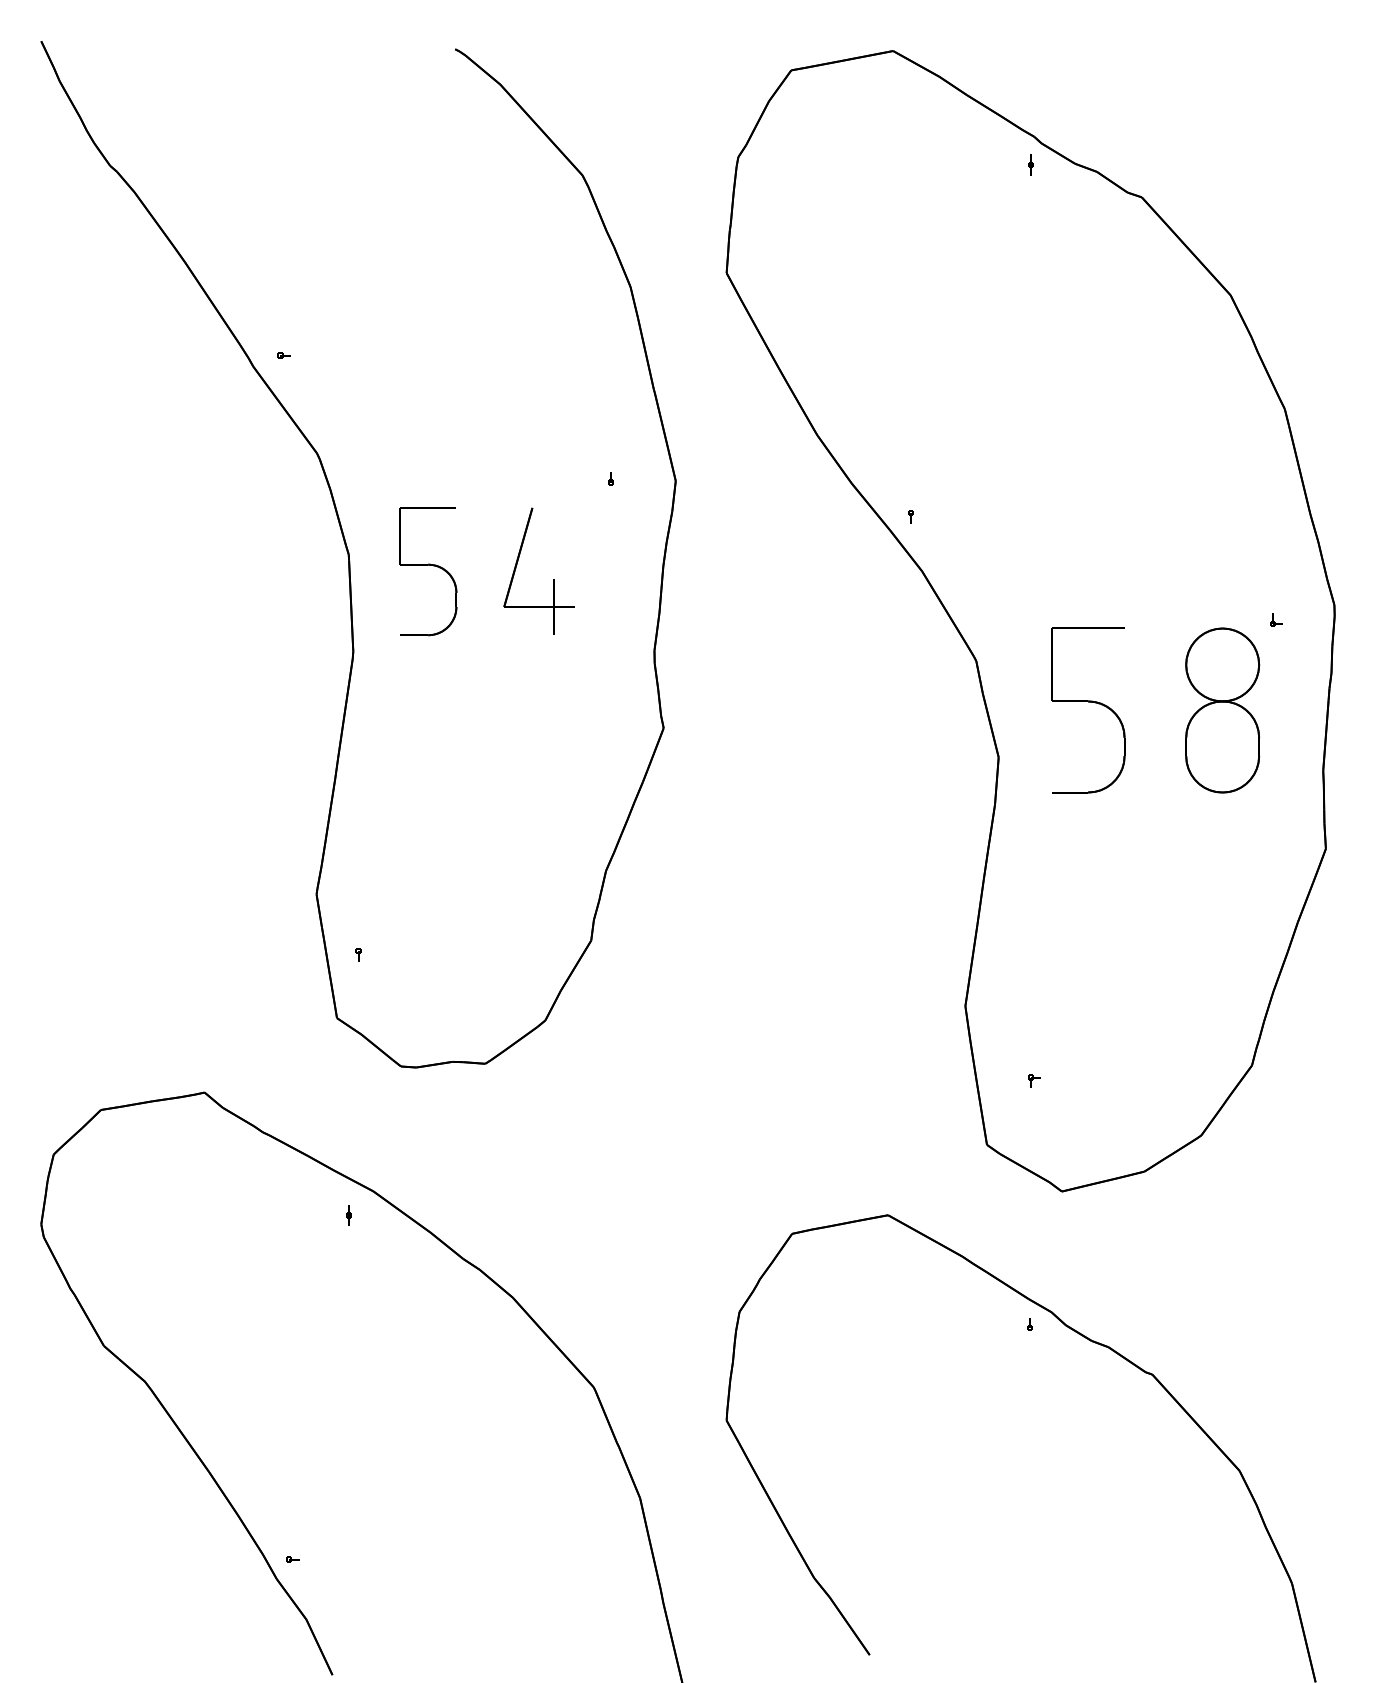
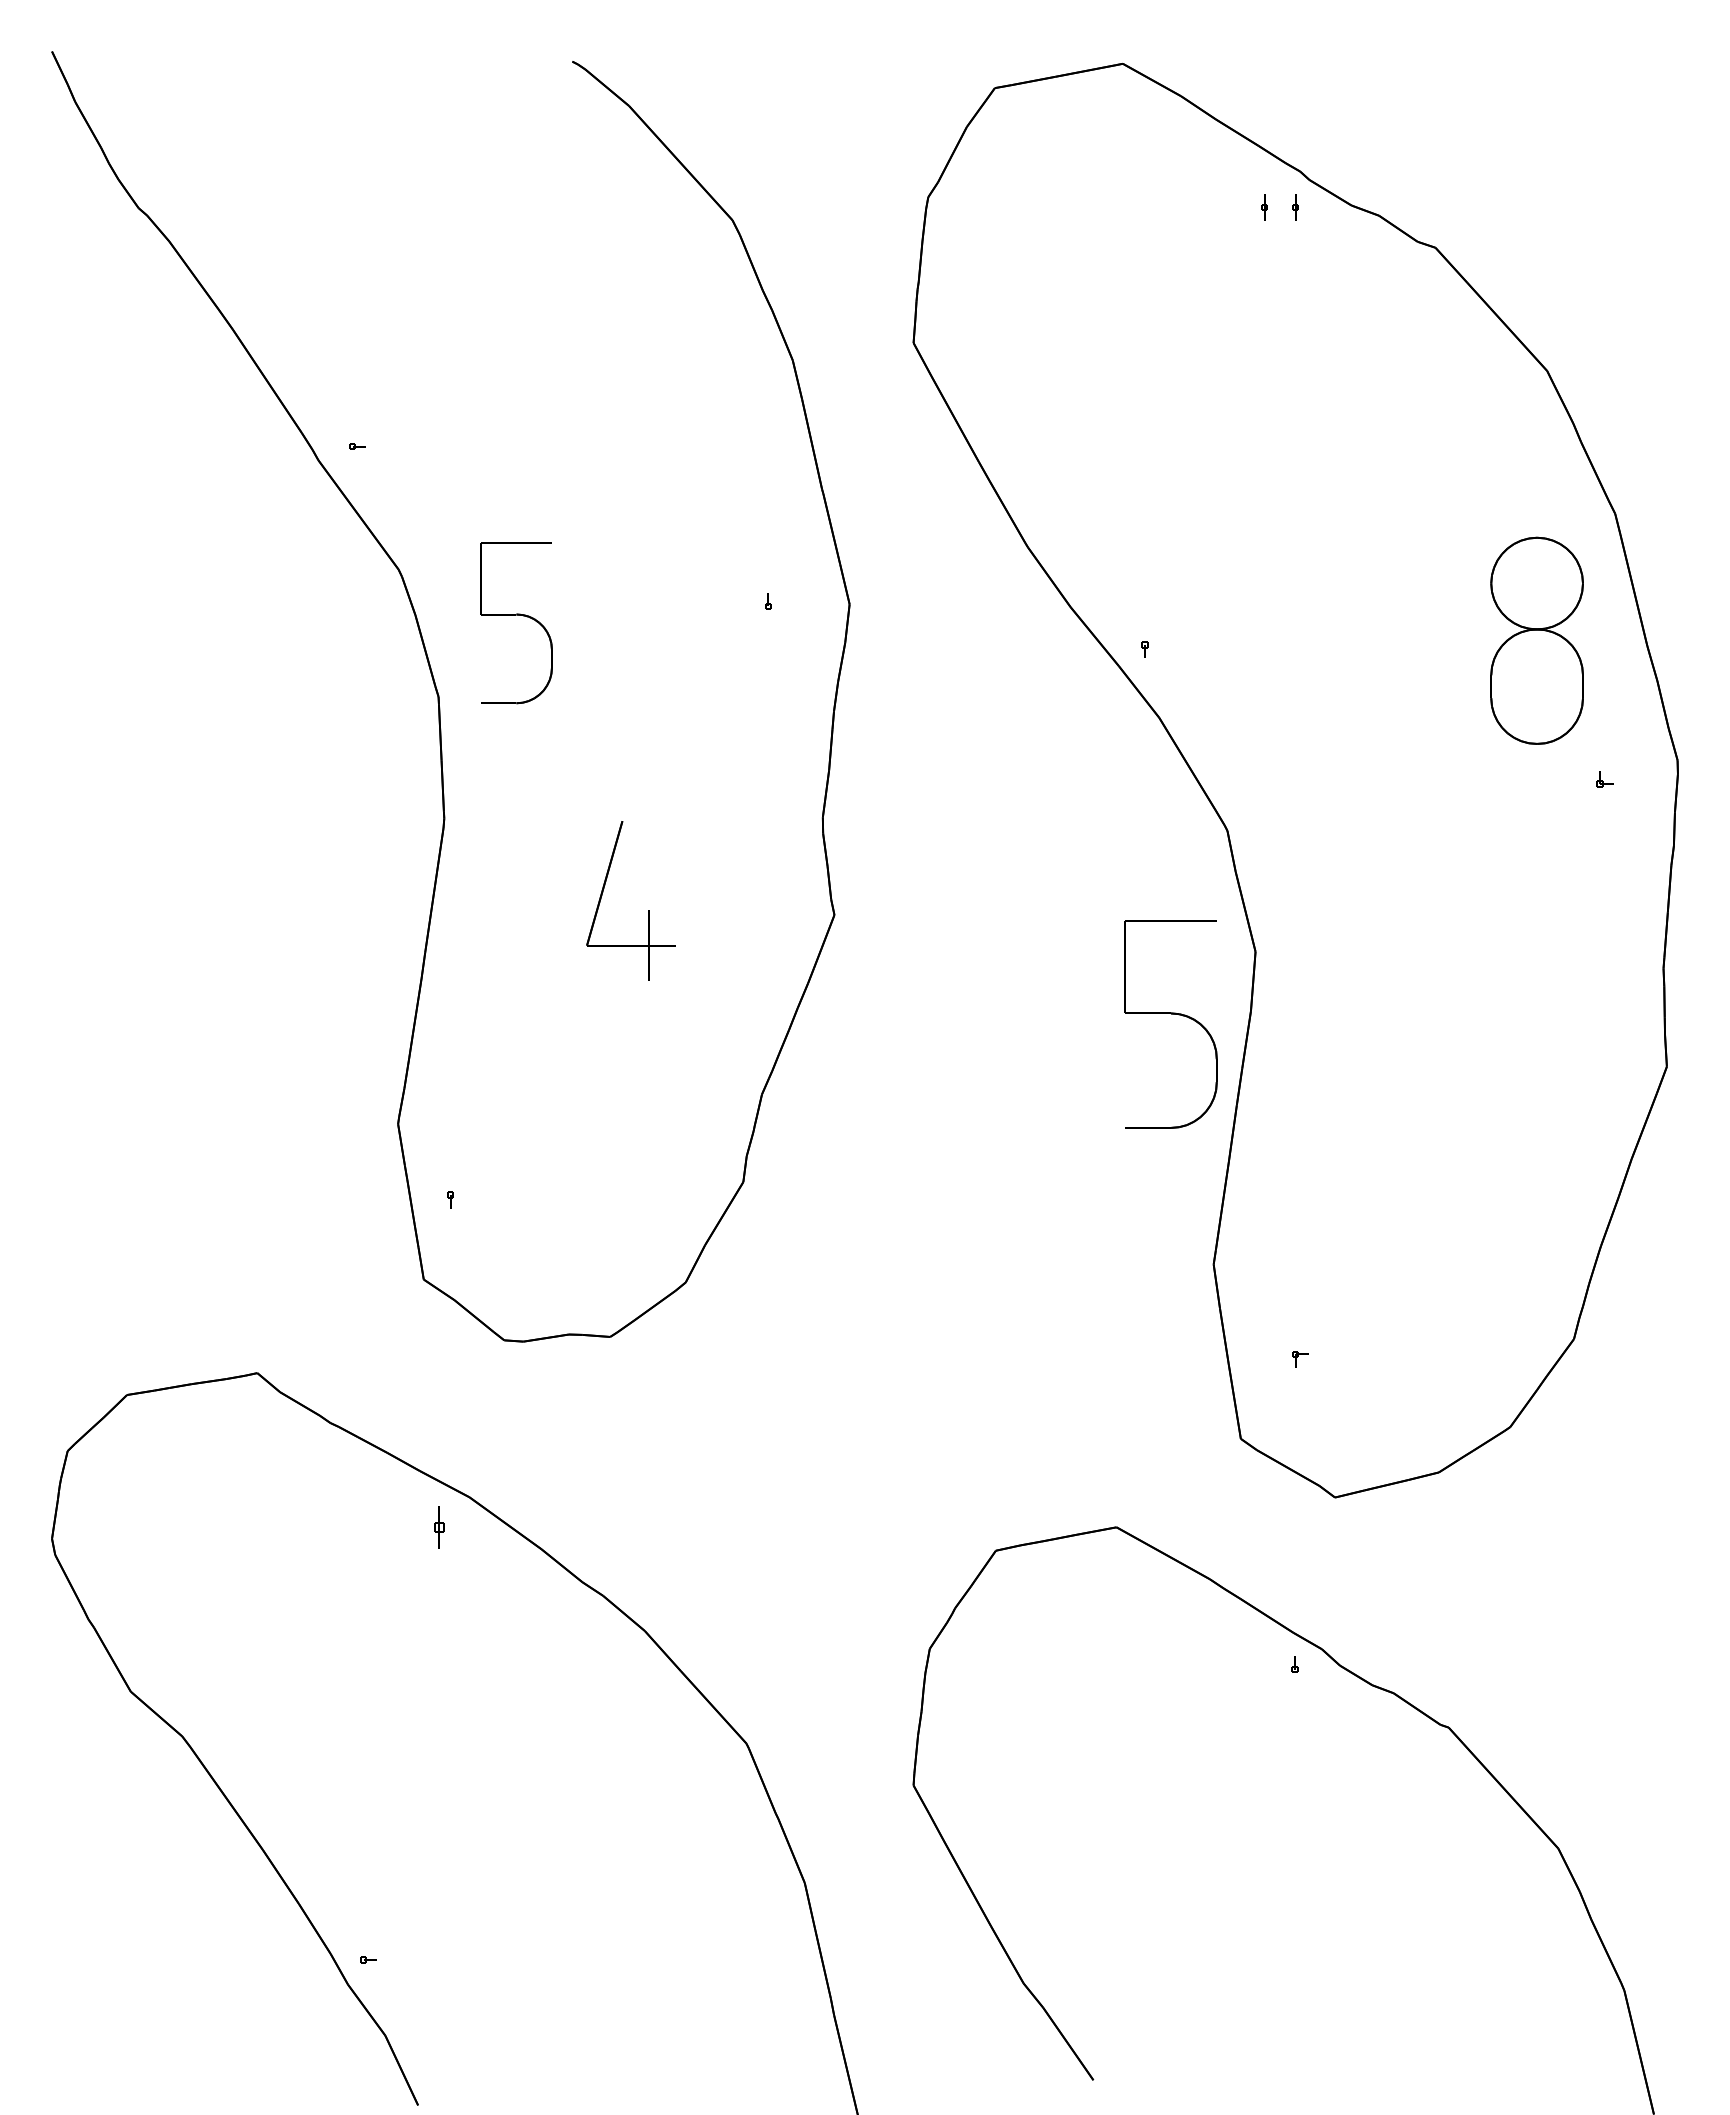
part: (1005, 165) -> (1264, 207), added
part: (428, 565) -> (516, 615), moved
part: (553, 578) -> (648, 910), moved
part: (1088, 702) -> (1171, 1014), moved
part: (1222, 710) -> (1536, 640), moved
part: (348, 1215) -> (438, 1527), size x1.6

